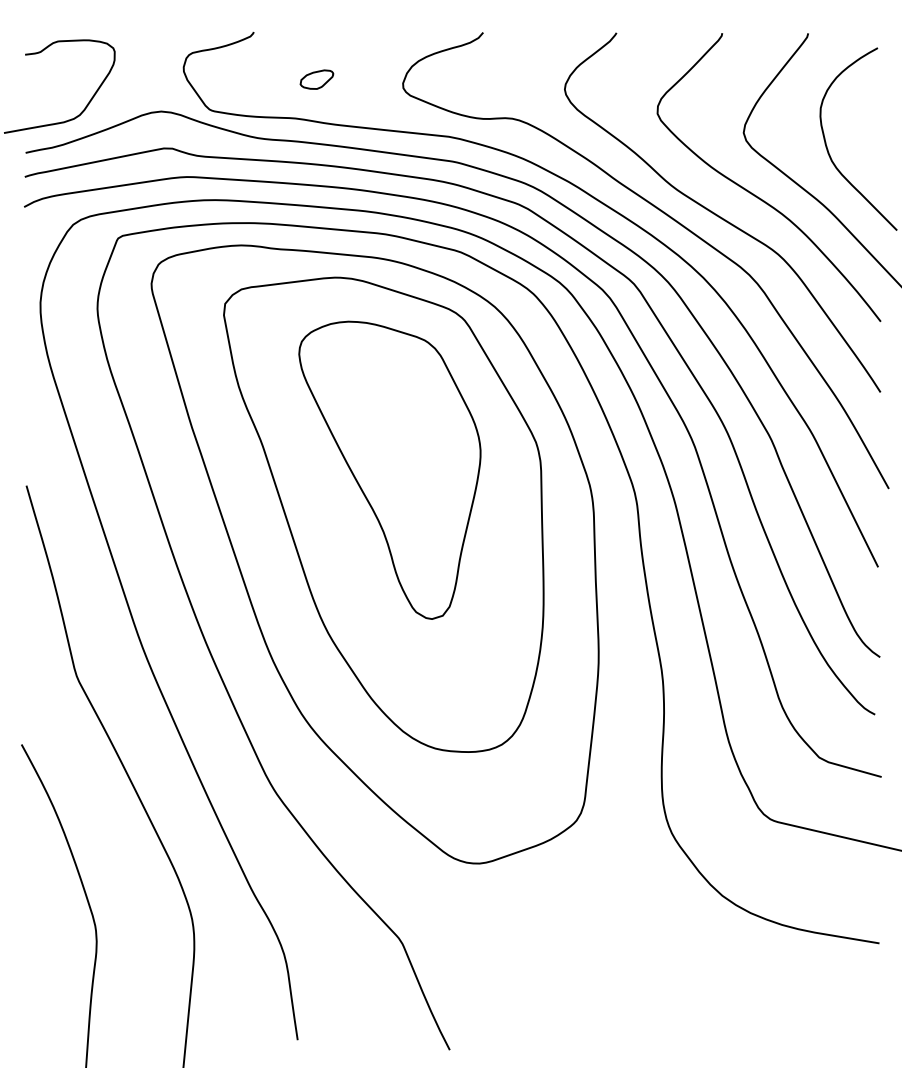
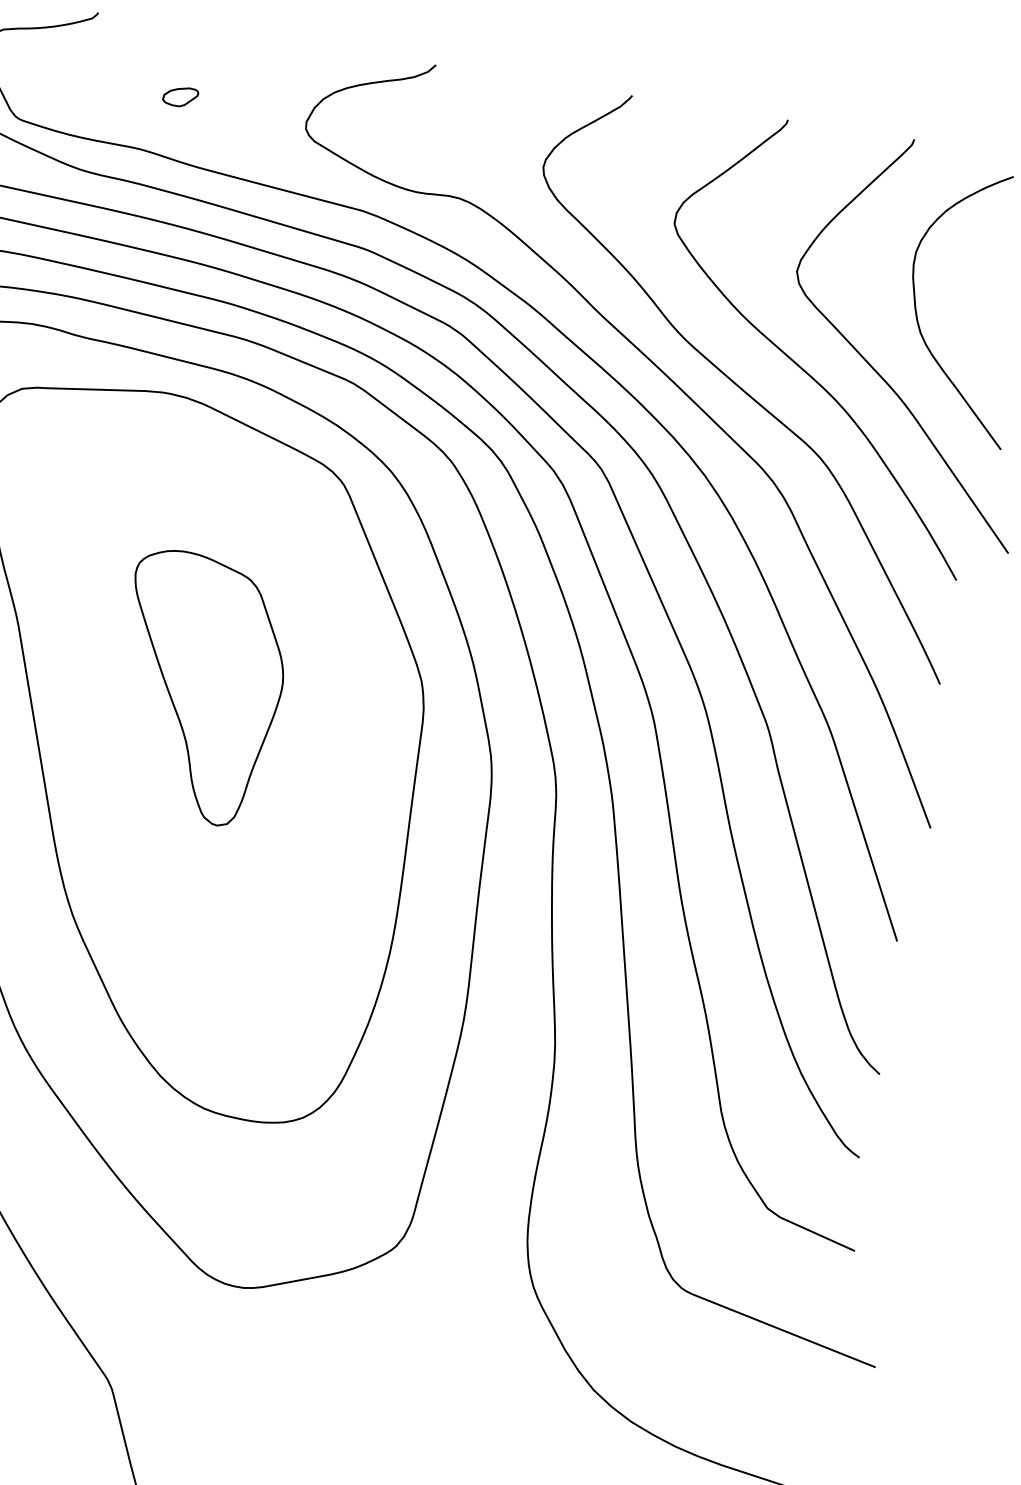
part: (316, 79) -> (179, 96), size x0.7
part: (389, 469) -> (199, 687), size x0.6

